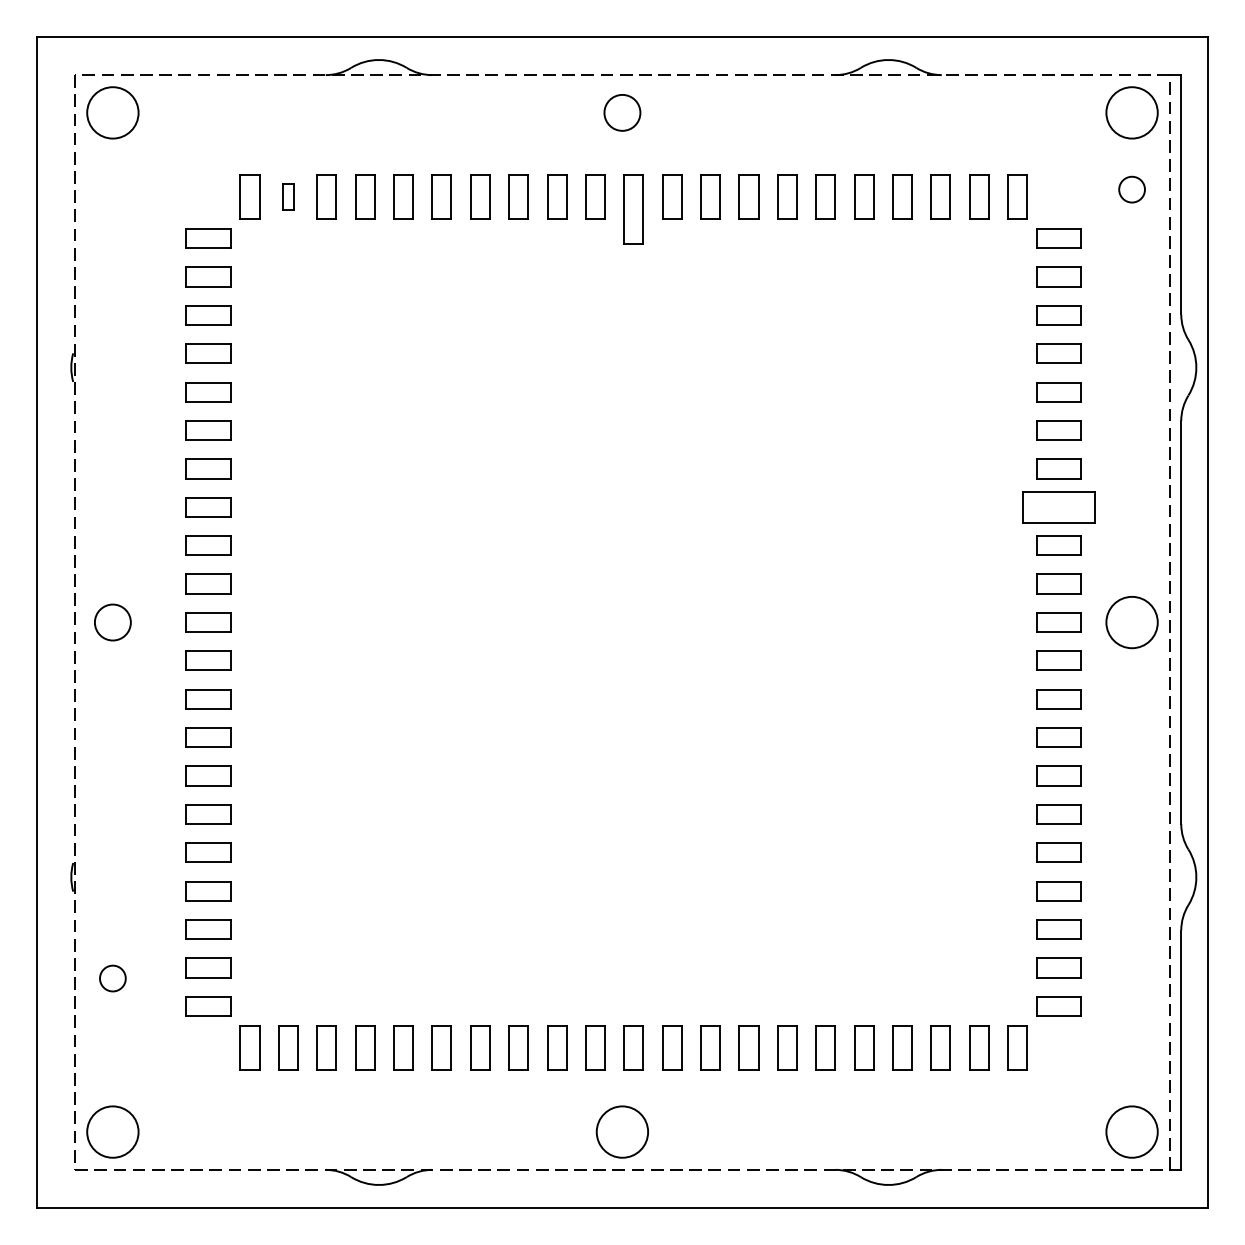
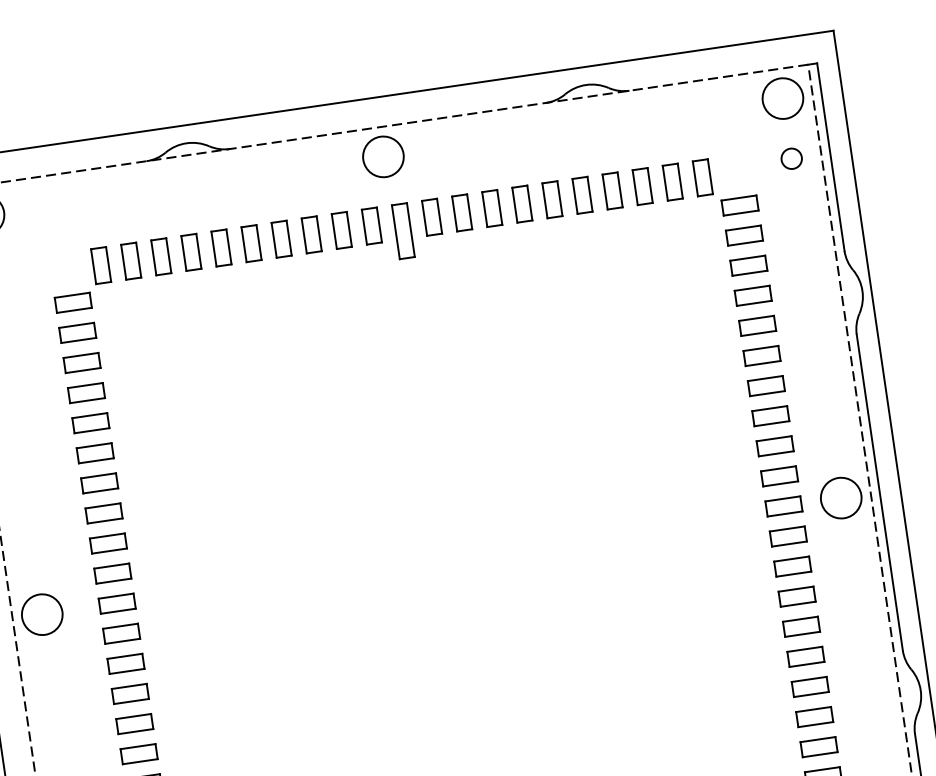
circle: (622, 112) -> (383, 156), size x1.43
part: (288, 196) -> (131, 260), size x1.67
part: (1058, 507) -> (770, 416), size x0.62
circle: (112, 622) -> (41, 614), size x1.43

